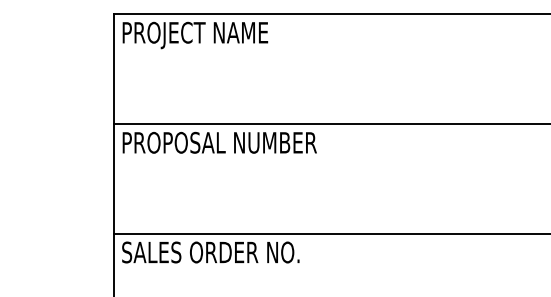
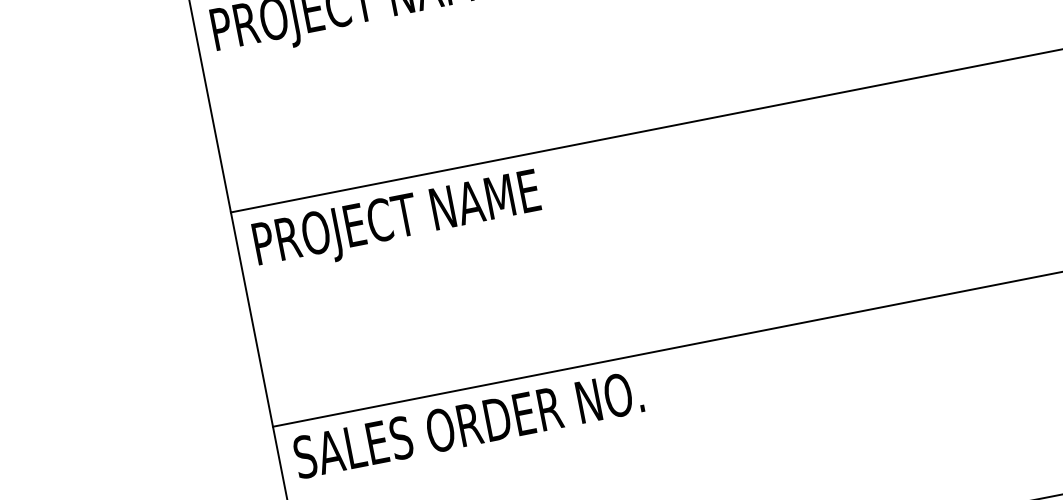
text: (238, 145) -> (481, 205), PROPOSAL NUMBER -> PROJECT NAME

